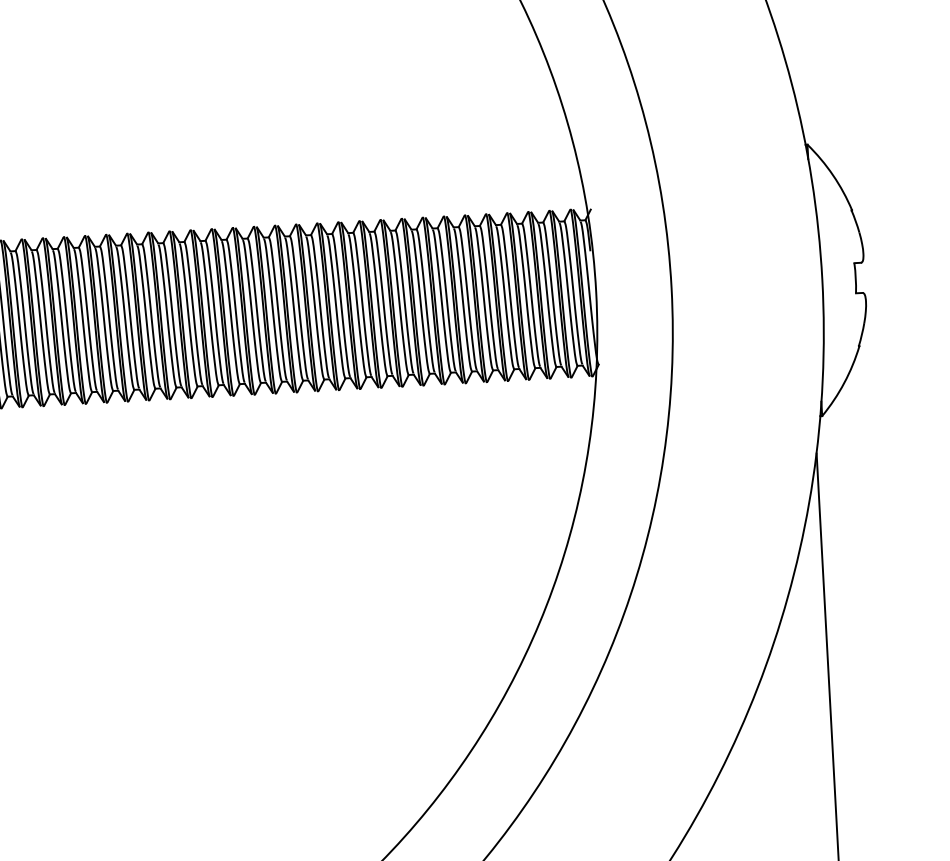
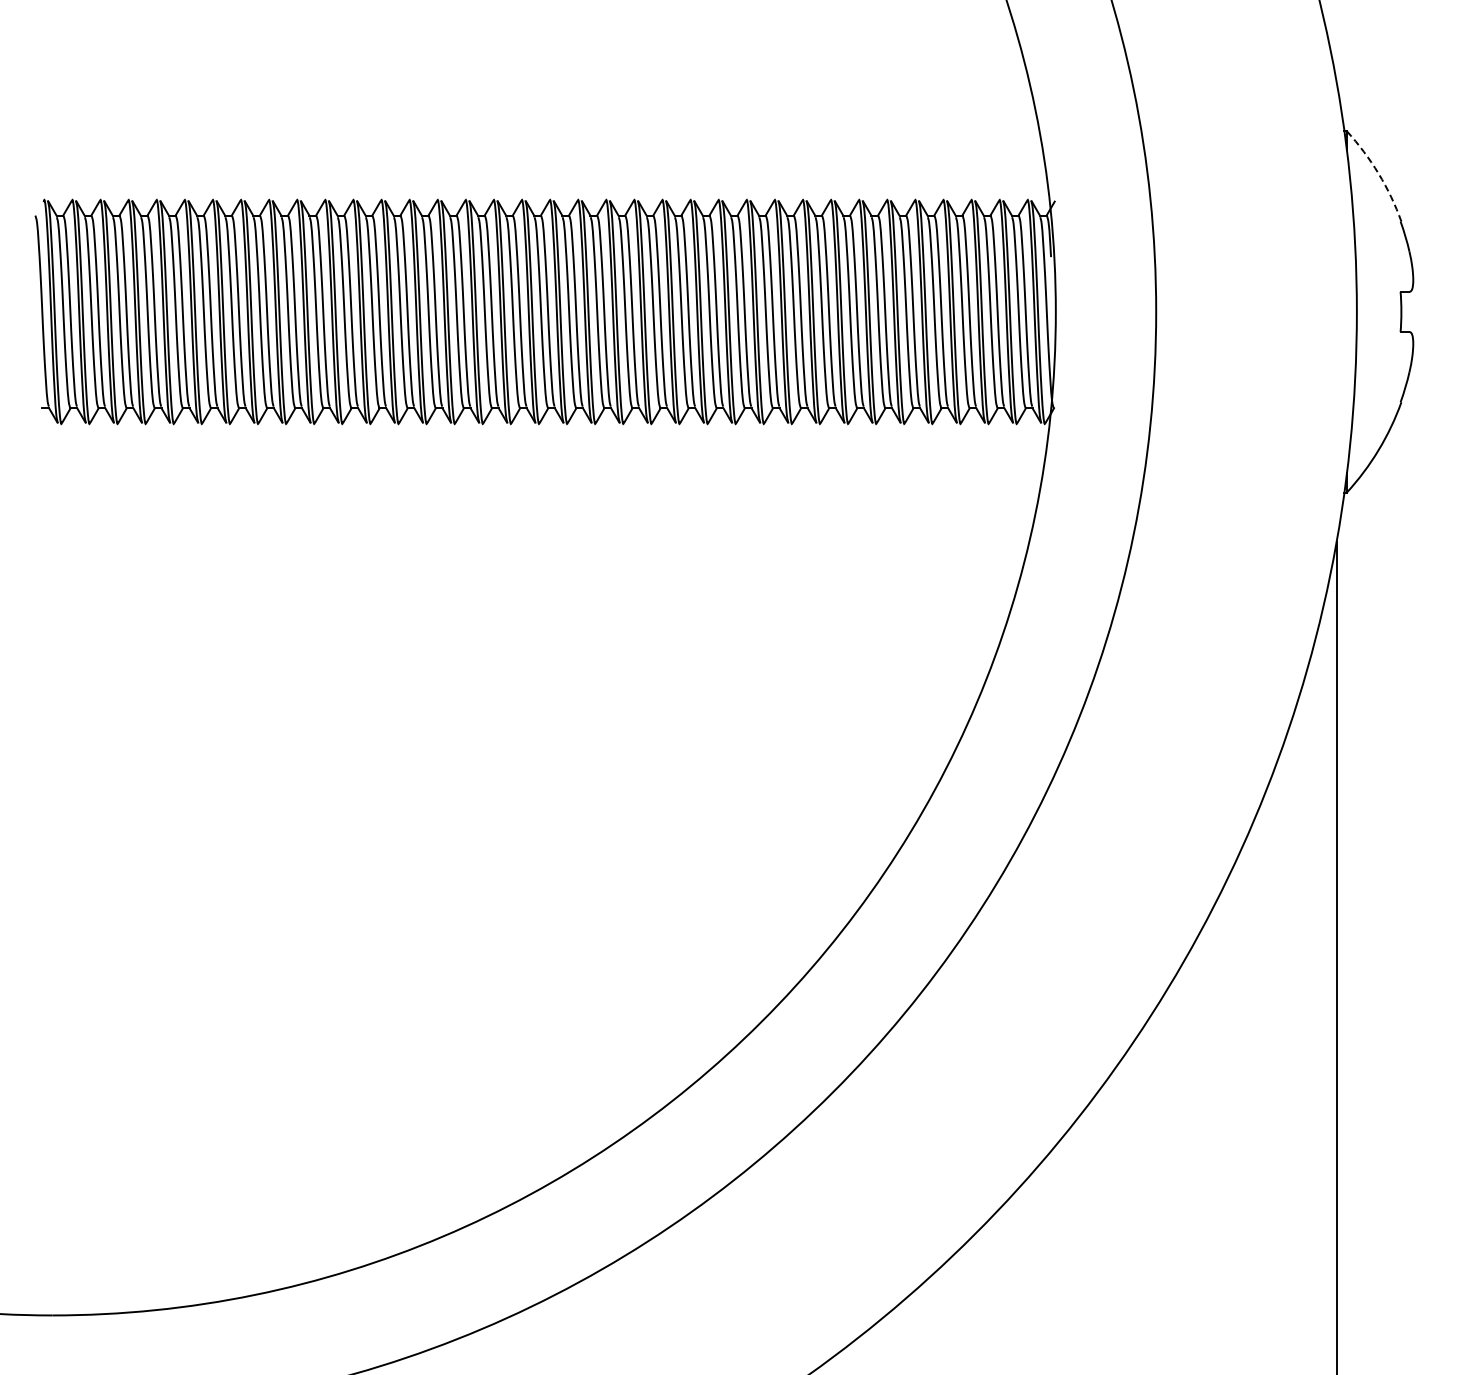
arc: (832, 175) -> (1378, 173), solid -> dashed

